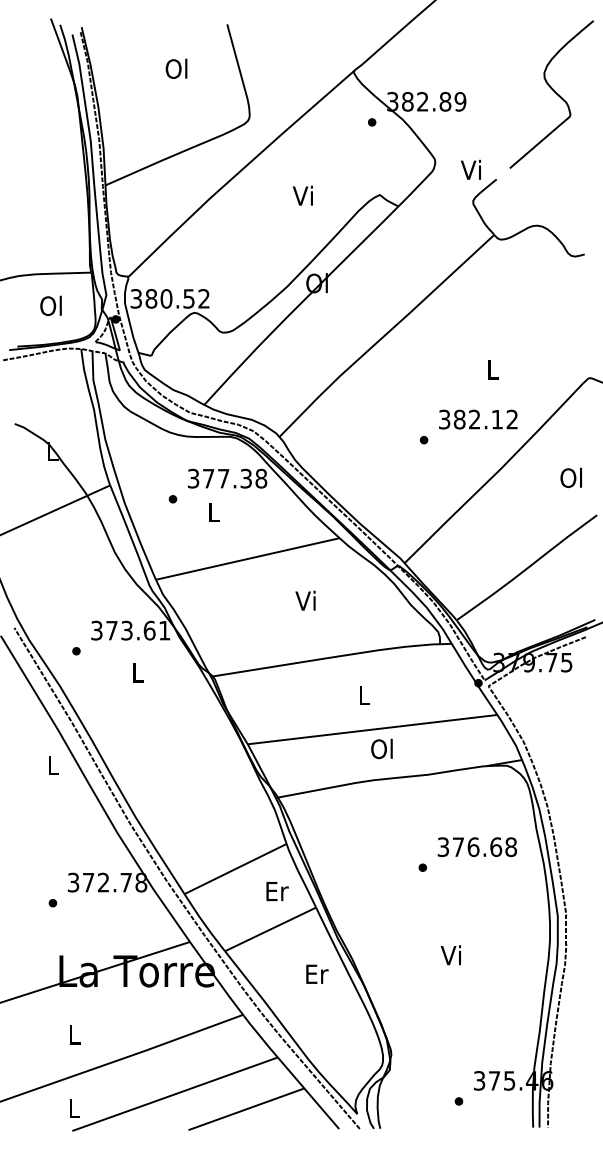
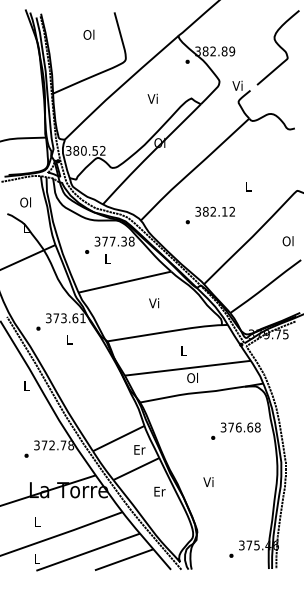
text: (50, 306) -> (25, 202), moved
text: (466, 426) -> (209, 215), moved
text: (451, 954) -> (208, 481), moved

